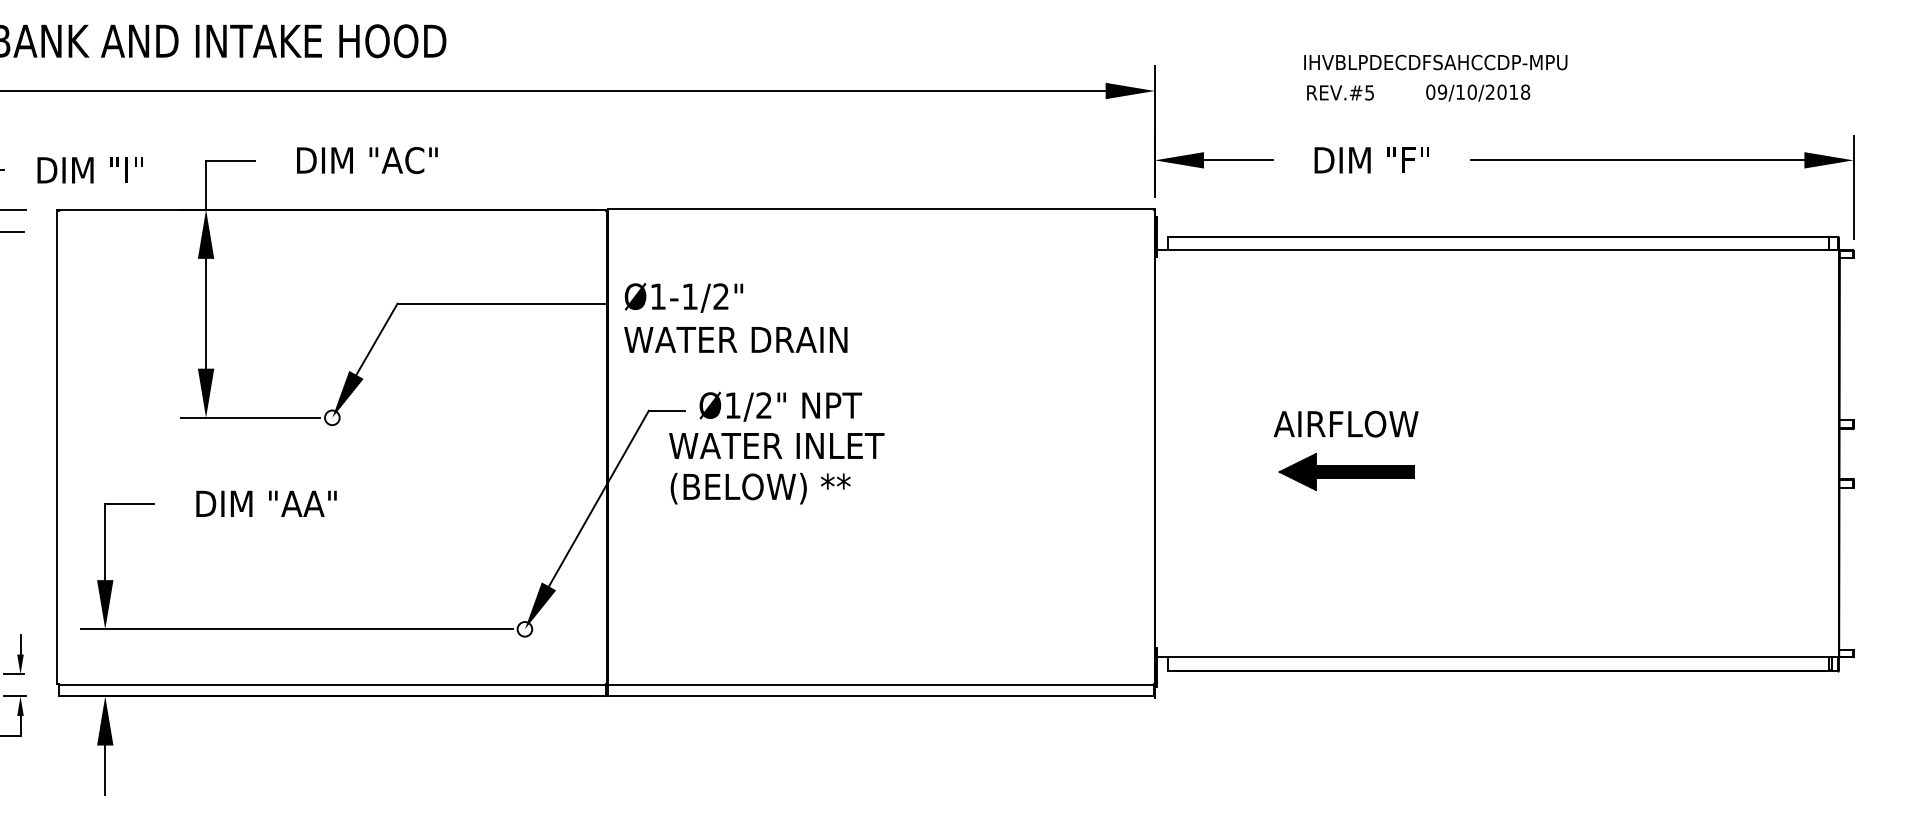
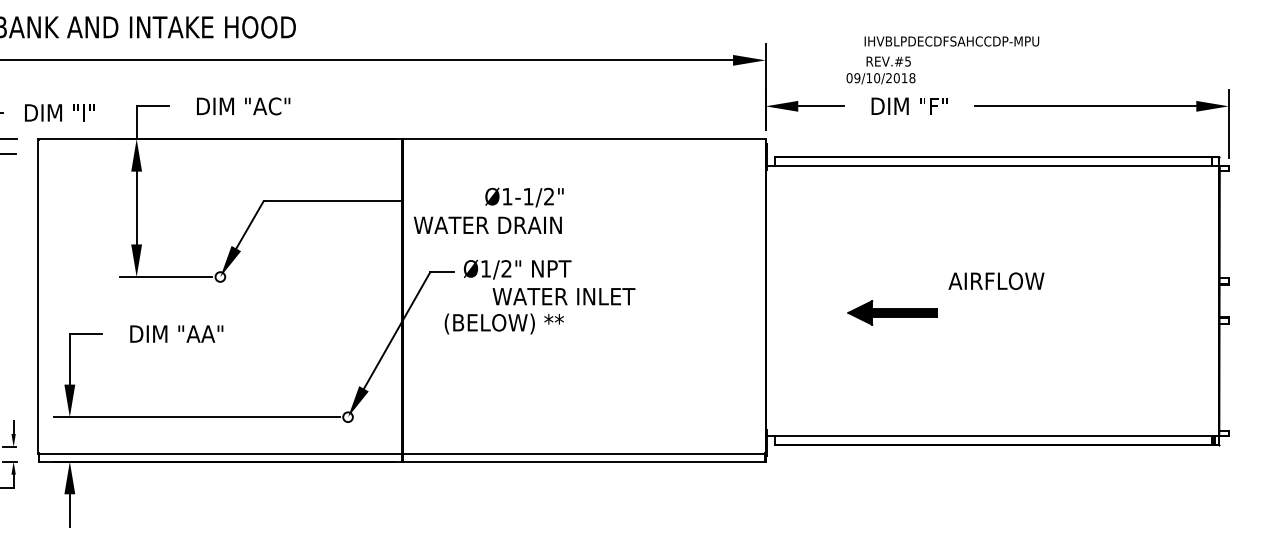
text: (1477, 92) -> (880, 78), moved
text: (683, 297) -> (524, 197), moved
text: (1346, 423) -> (996, 280), moved
text: (776, 445) -> (563, 296), moved

